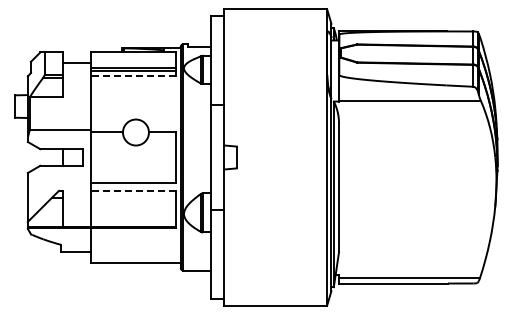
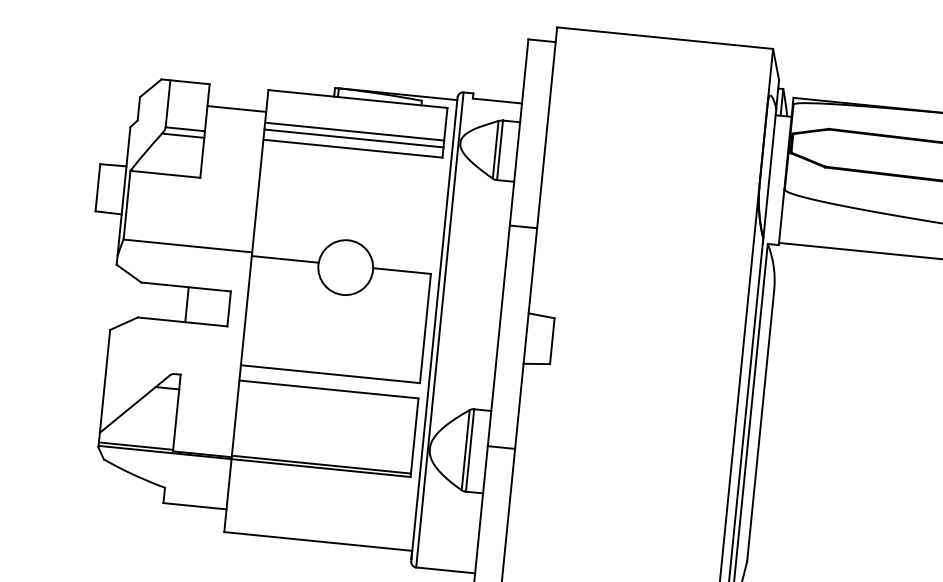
line: (133, 76) -> (352, 149), dashed -> solid
line: (133, 190) -> (328, 388), dashed -> solid

